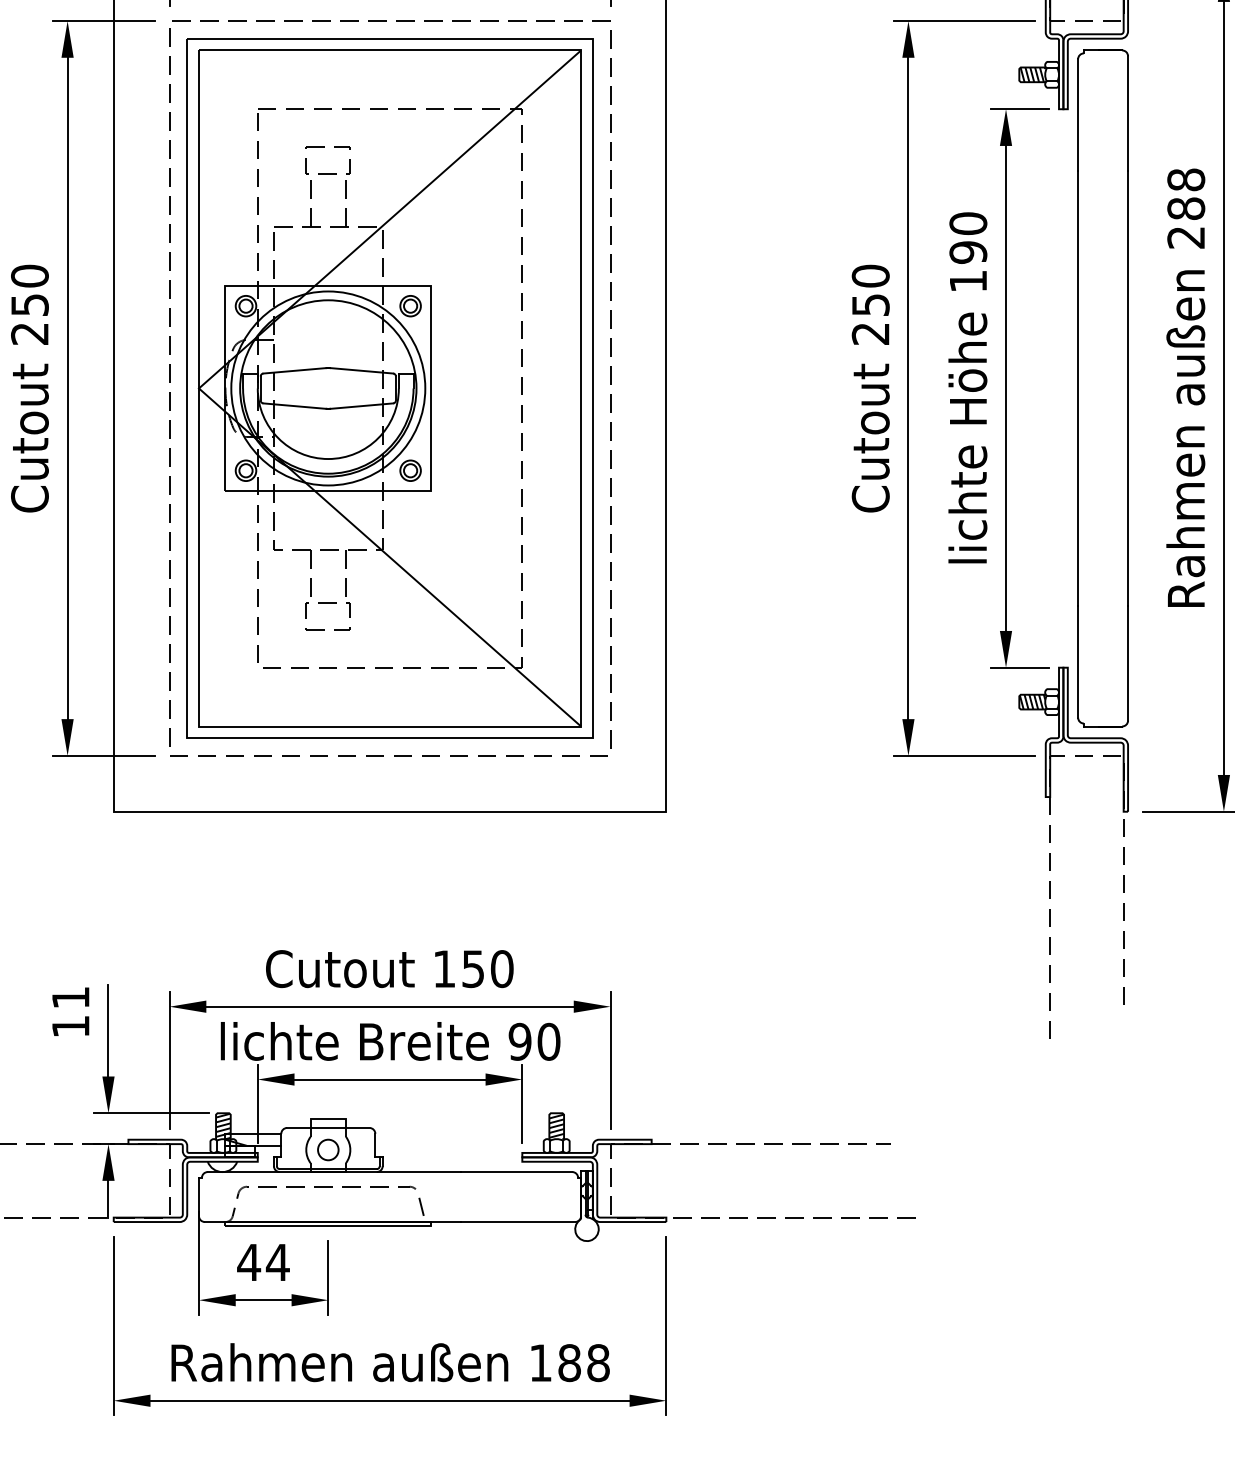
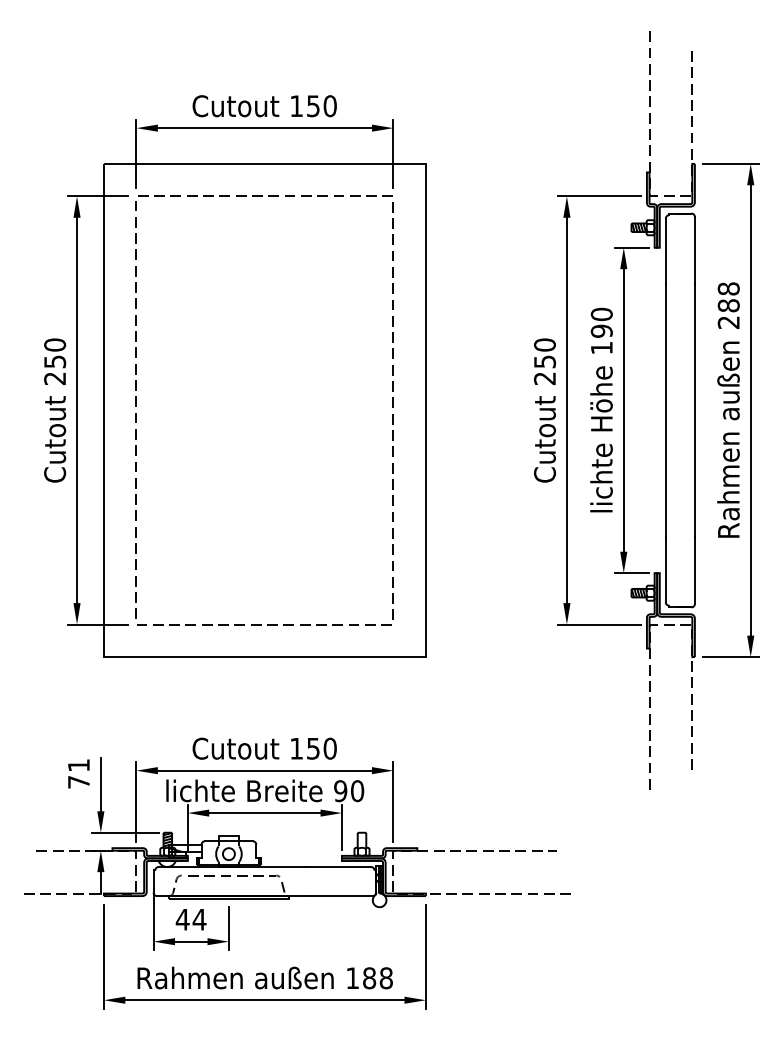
part: (389, 388) -> (264, 410), removed
text: (70, 1027) -> (78, 782), 11 -> 71
hatch: (555, 1124) -> (361, 839), removed

